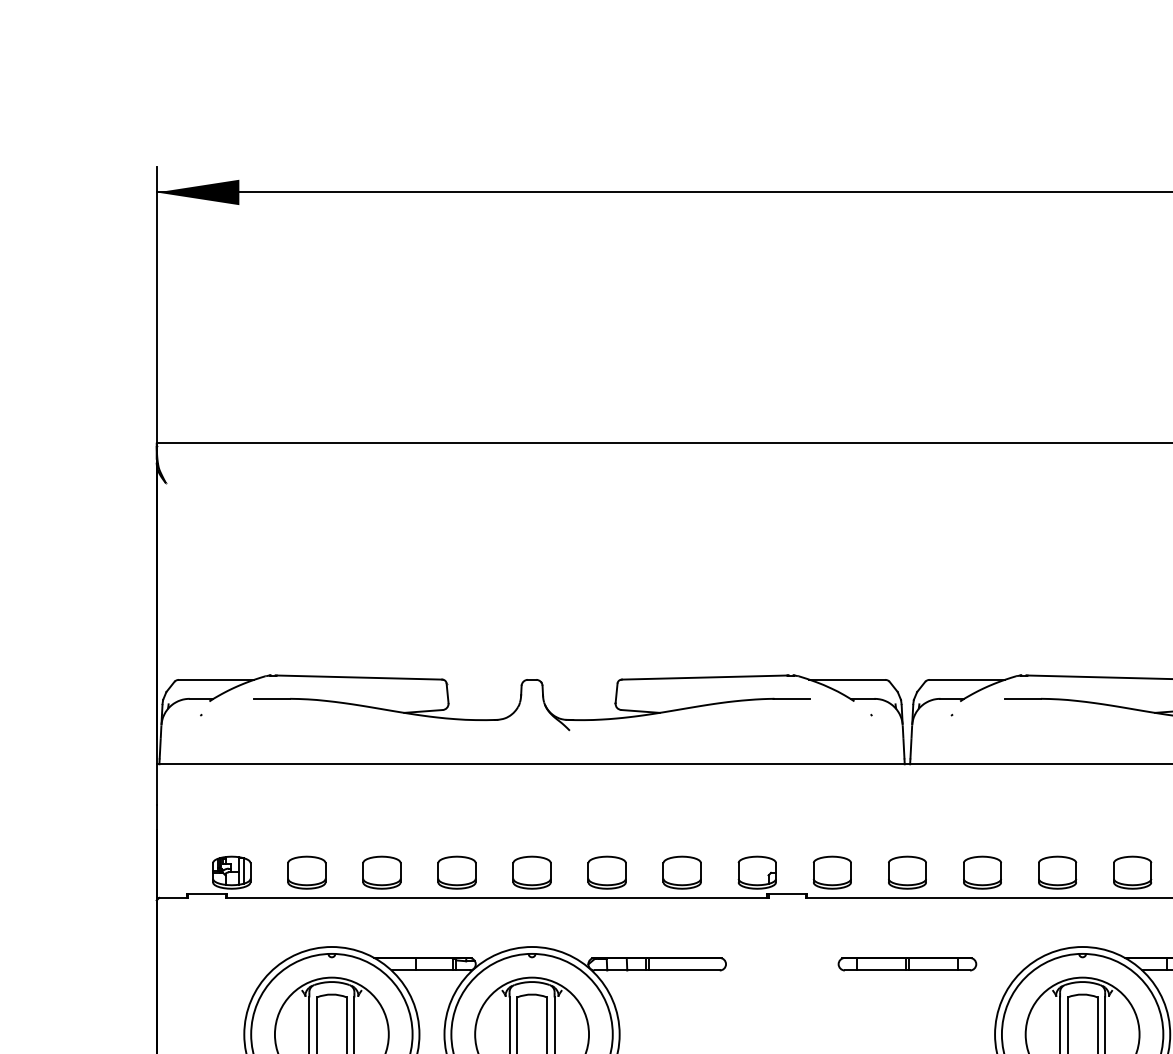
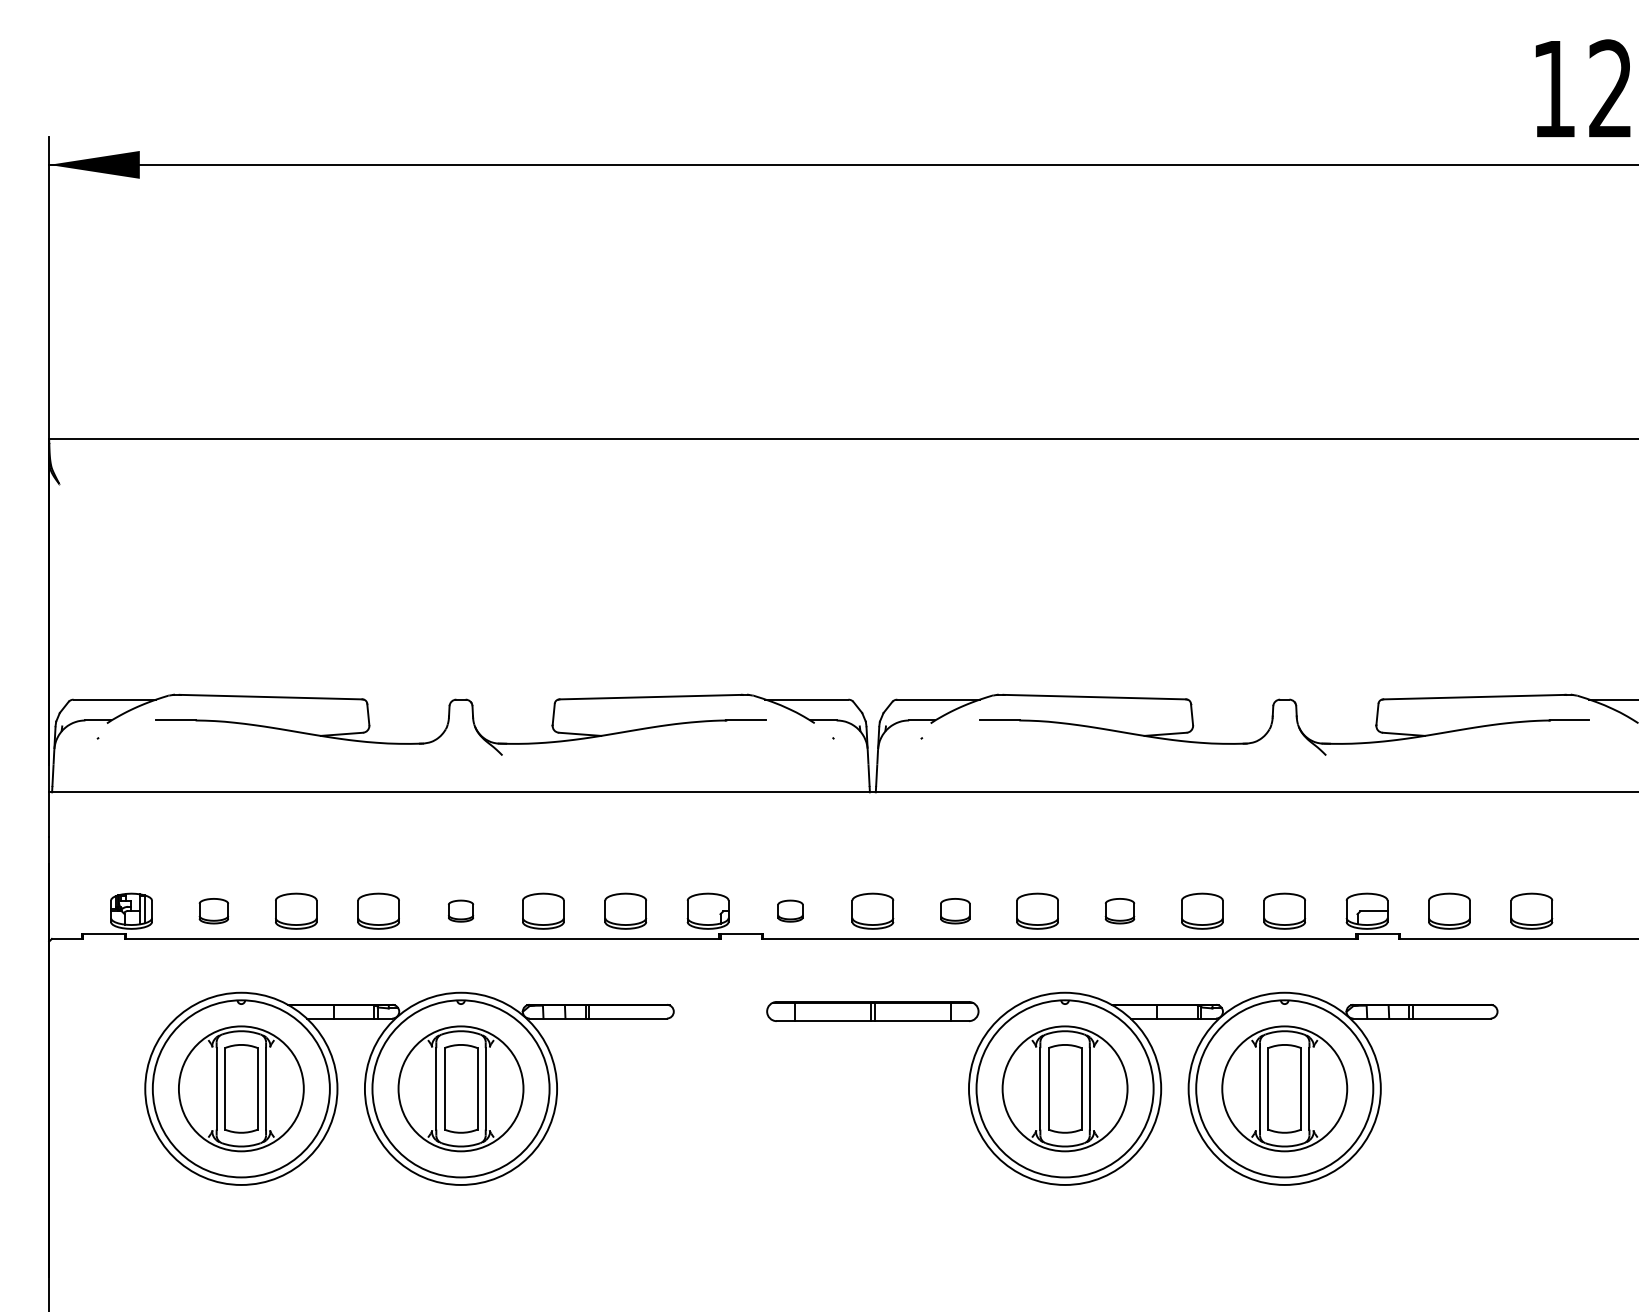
part: (306, 872) -> (213, 910), size x0.7
part: (531, 872) -> (460, 910), size x0.6
part: (832, 872) -> (790, 910), size x0.6
part: (982, 872) -> (955, 910), size x0.7
part: (1132, 872) -> (1119, 910), size x0.7
part: (907, 964) -> (872, 1011), size x1.4

